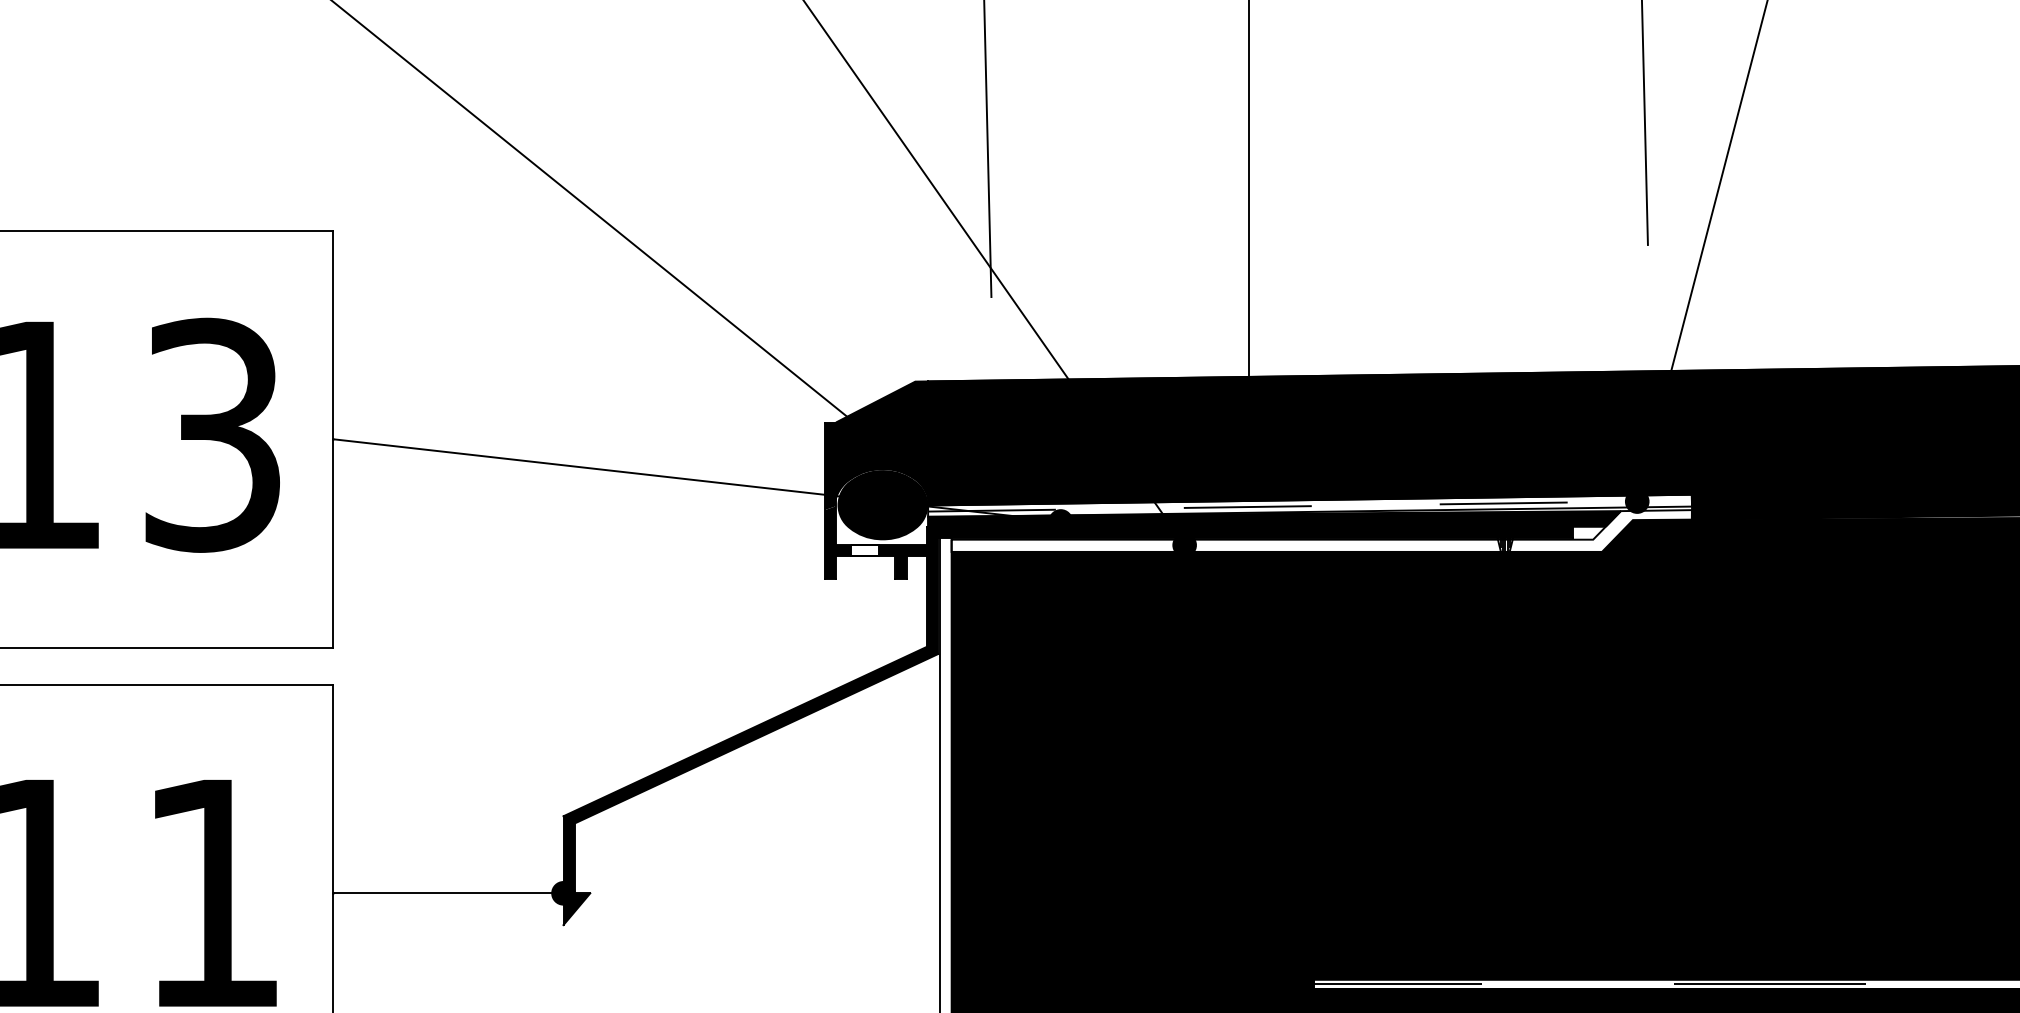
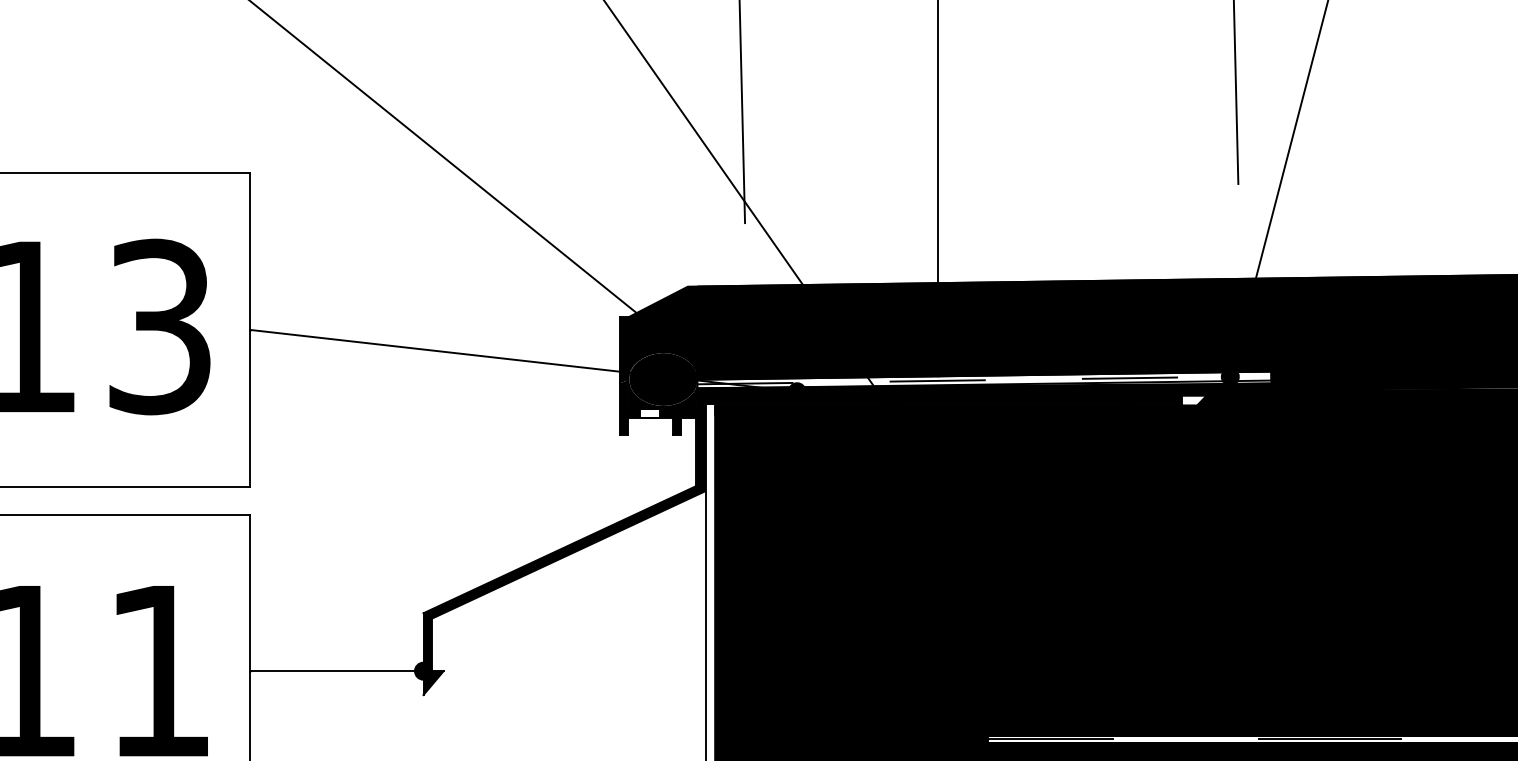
fill: (882, 509) -> (663, 382), added
fill: (1321, 530) -> (993, 398), added

